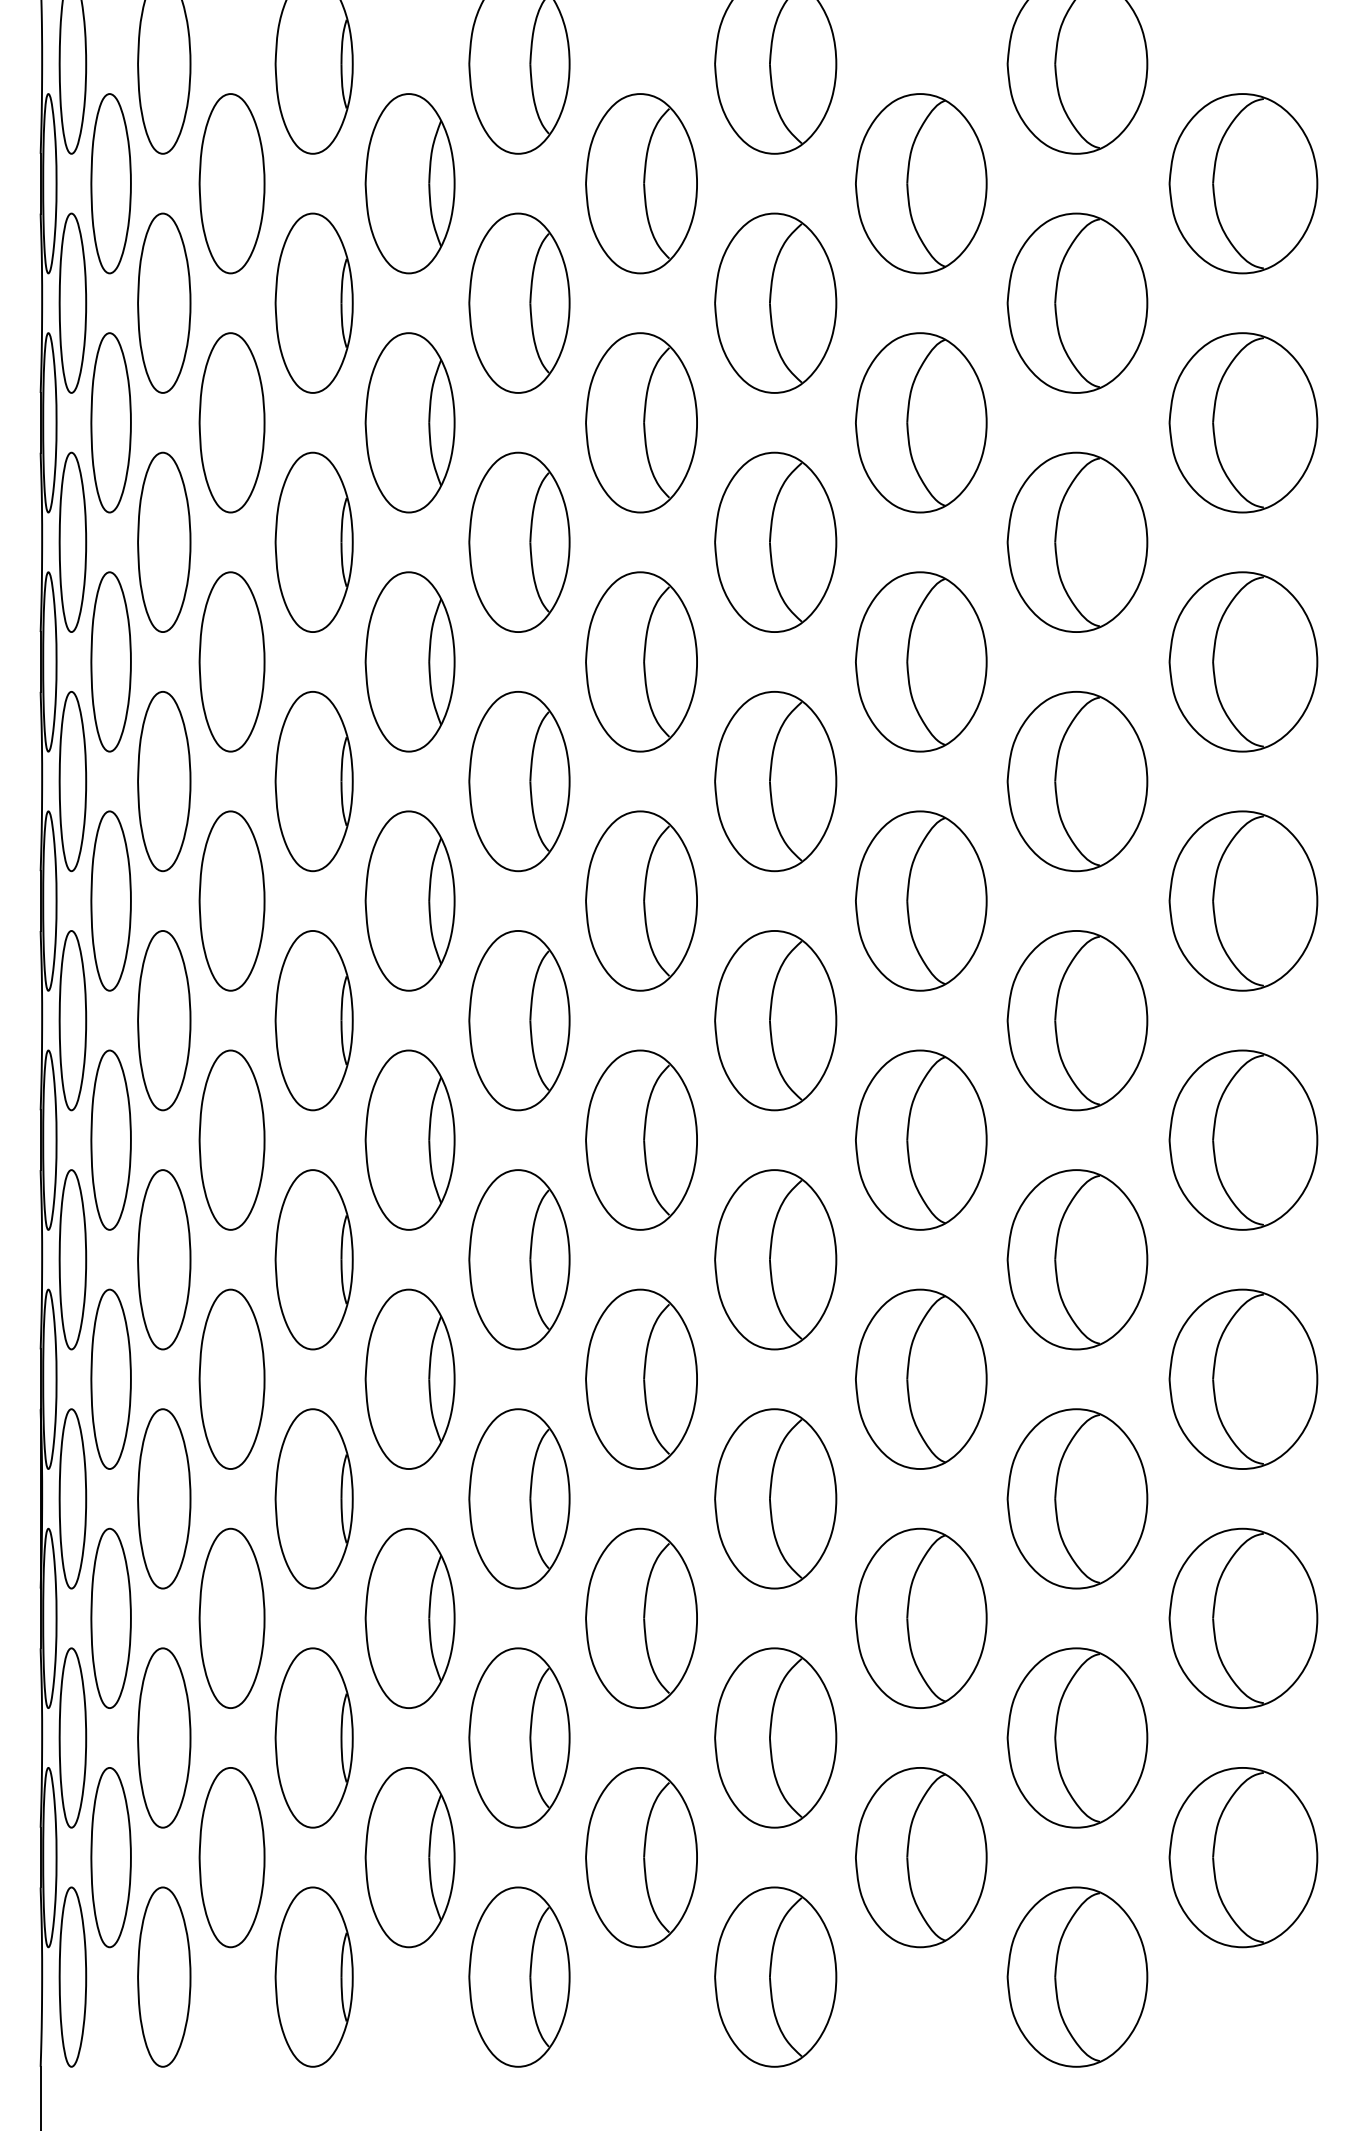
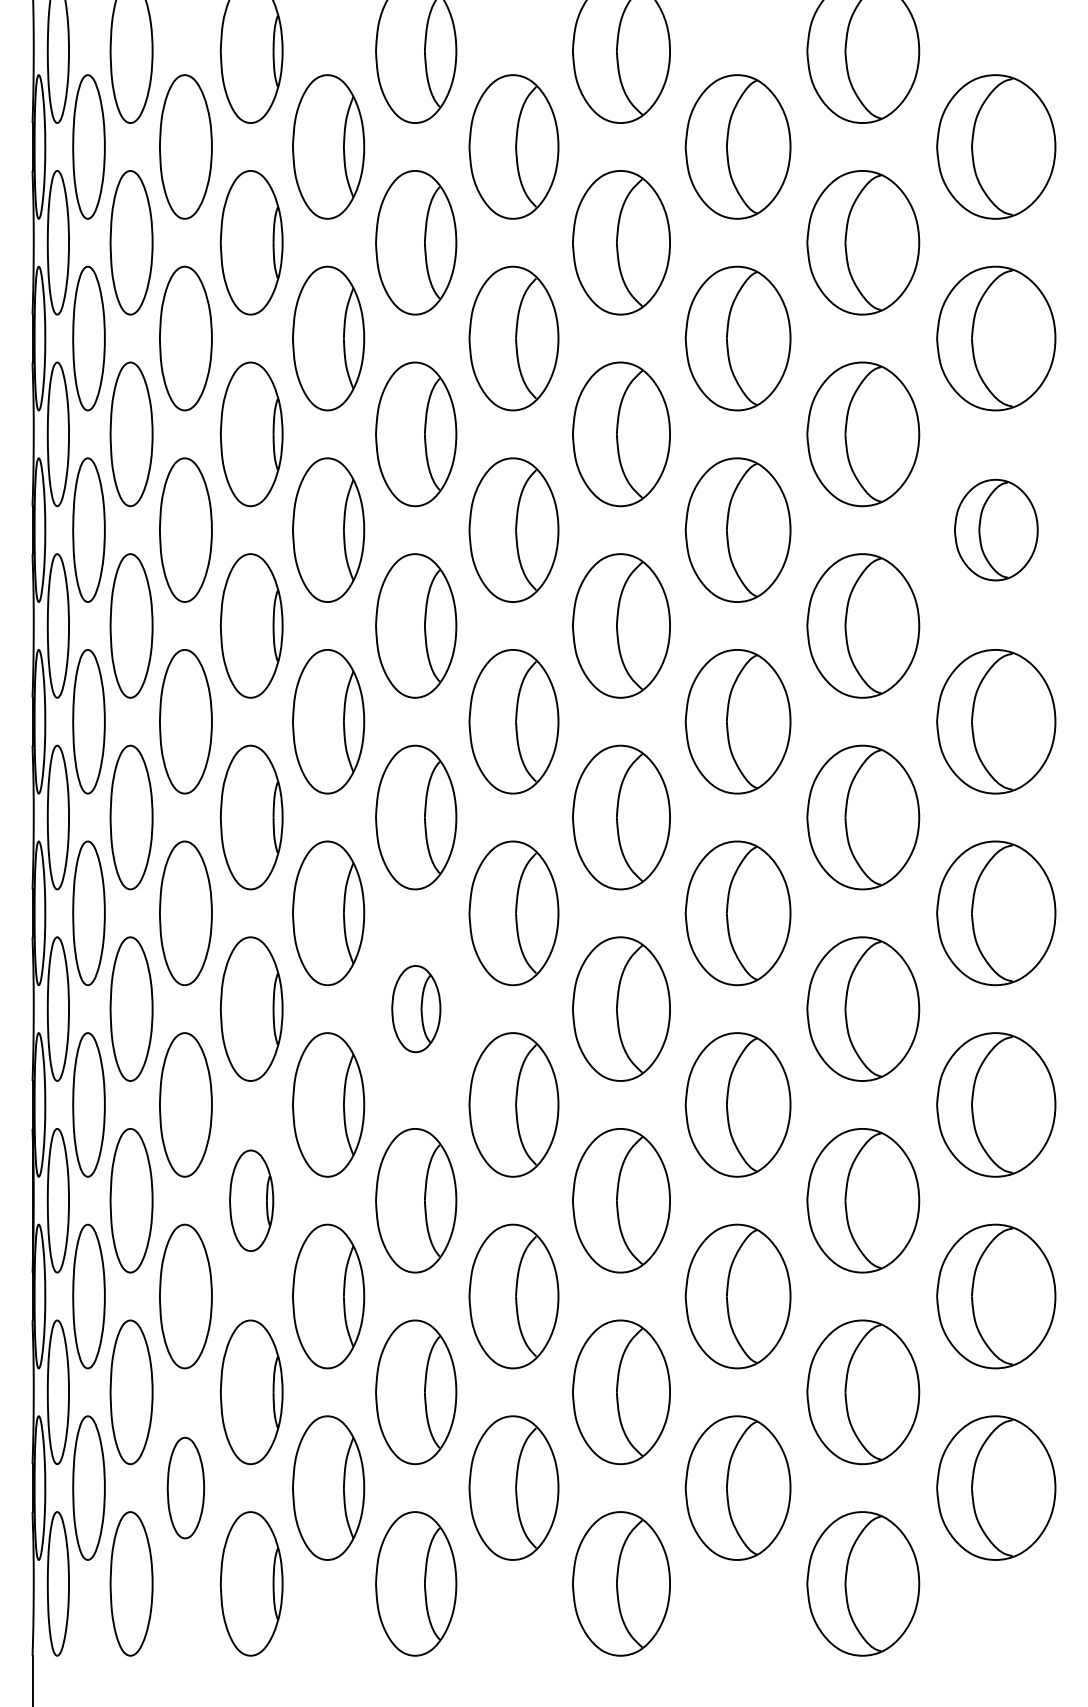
part: (1243, 661) -> (996, 529), size x0.7
part: (519, 1258) -> (416, 1008), size x0.6
part: (313, 1498) -> (251, 1200), size x0.7
part: (231, 1856) -> (185, 1487), size x0.7

